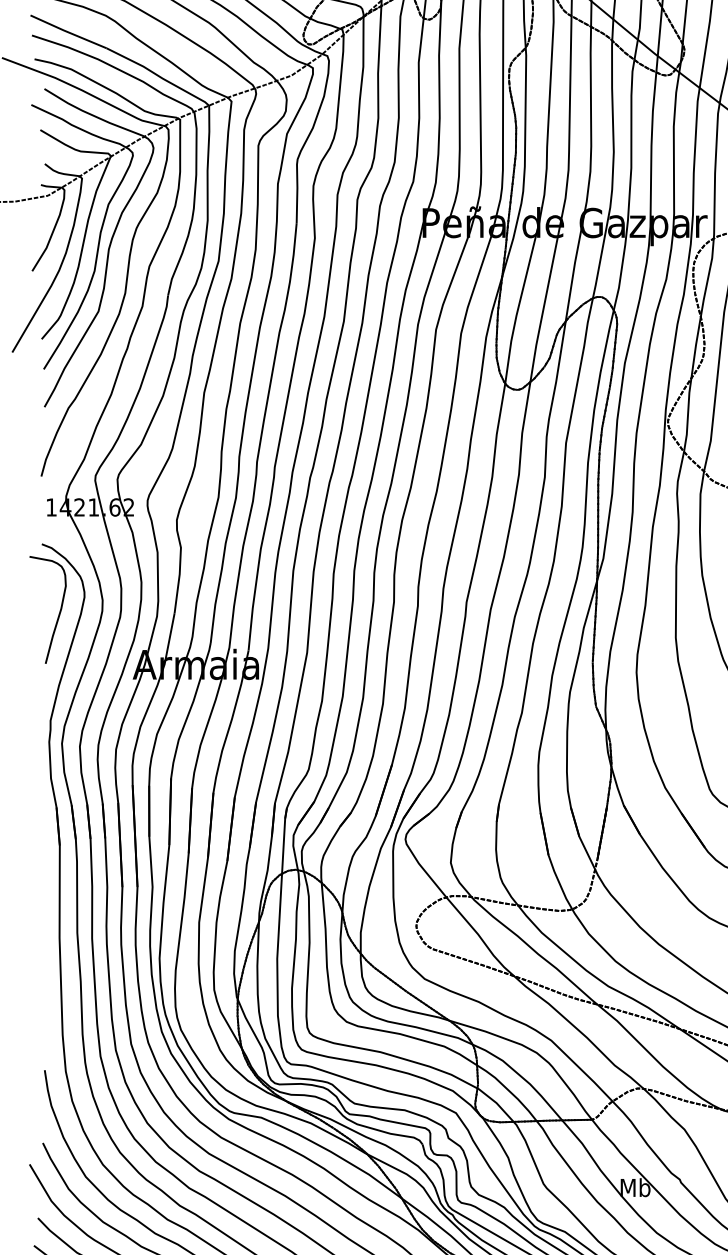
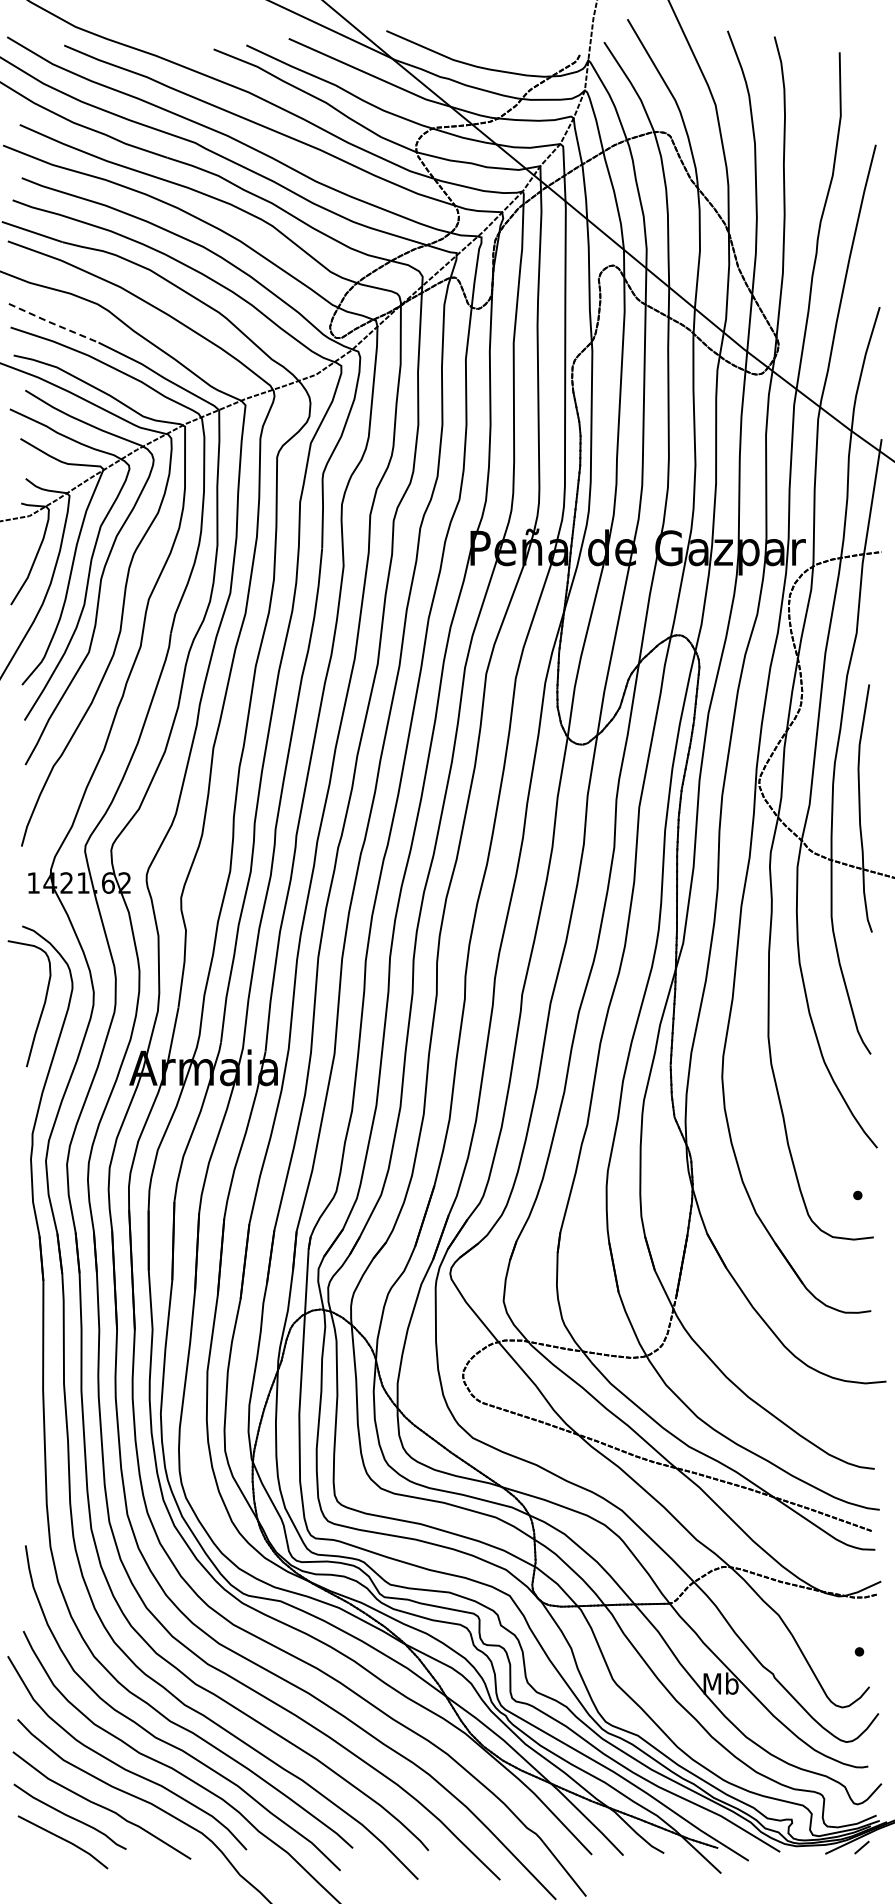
line: (68, 32) -> (53, 323), solid -> dashed

